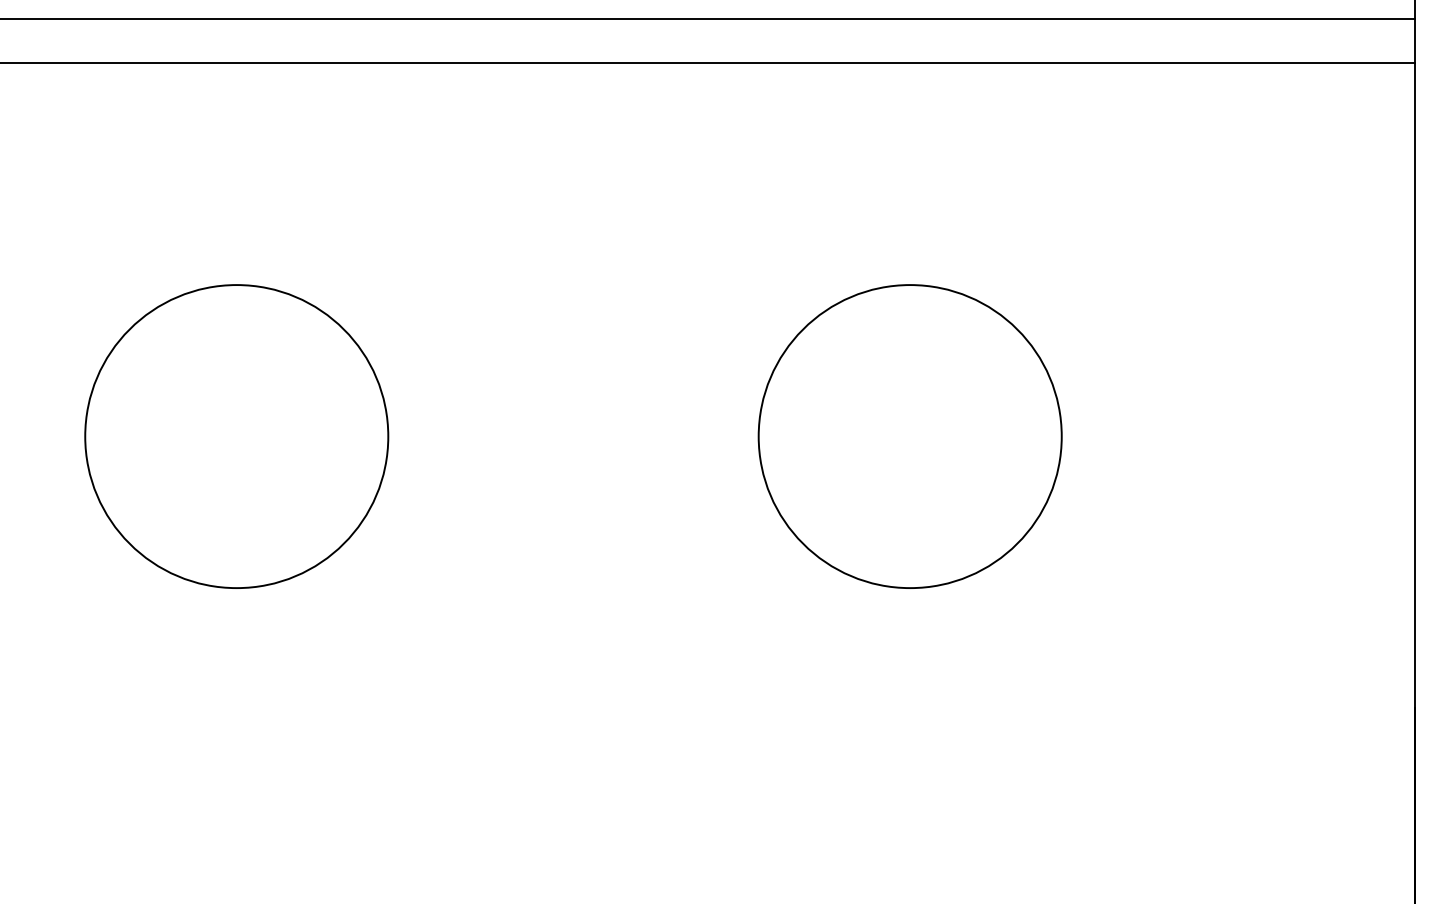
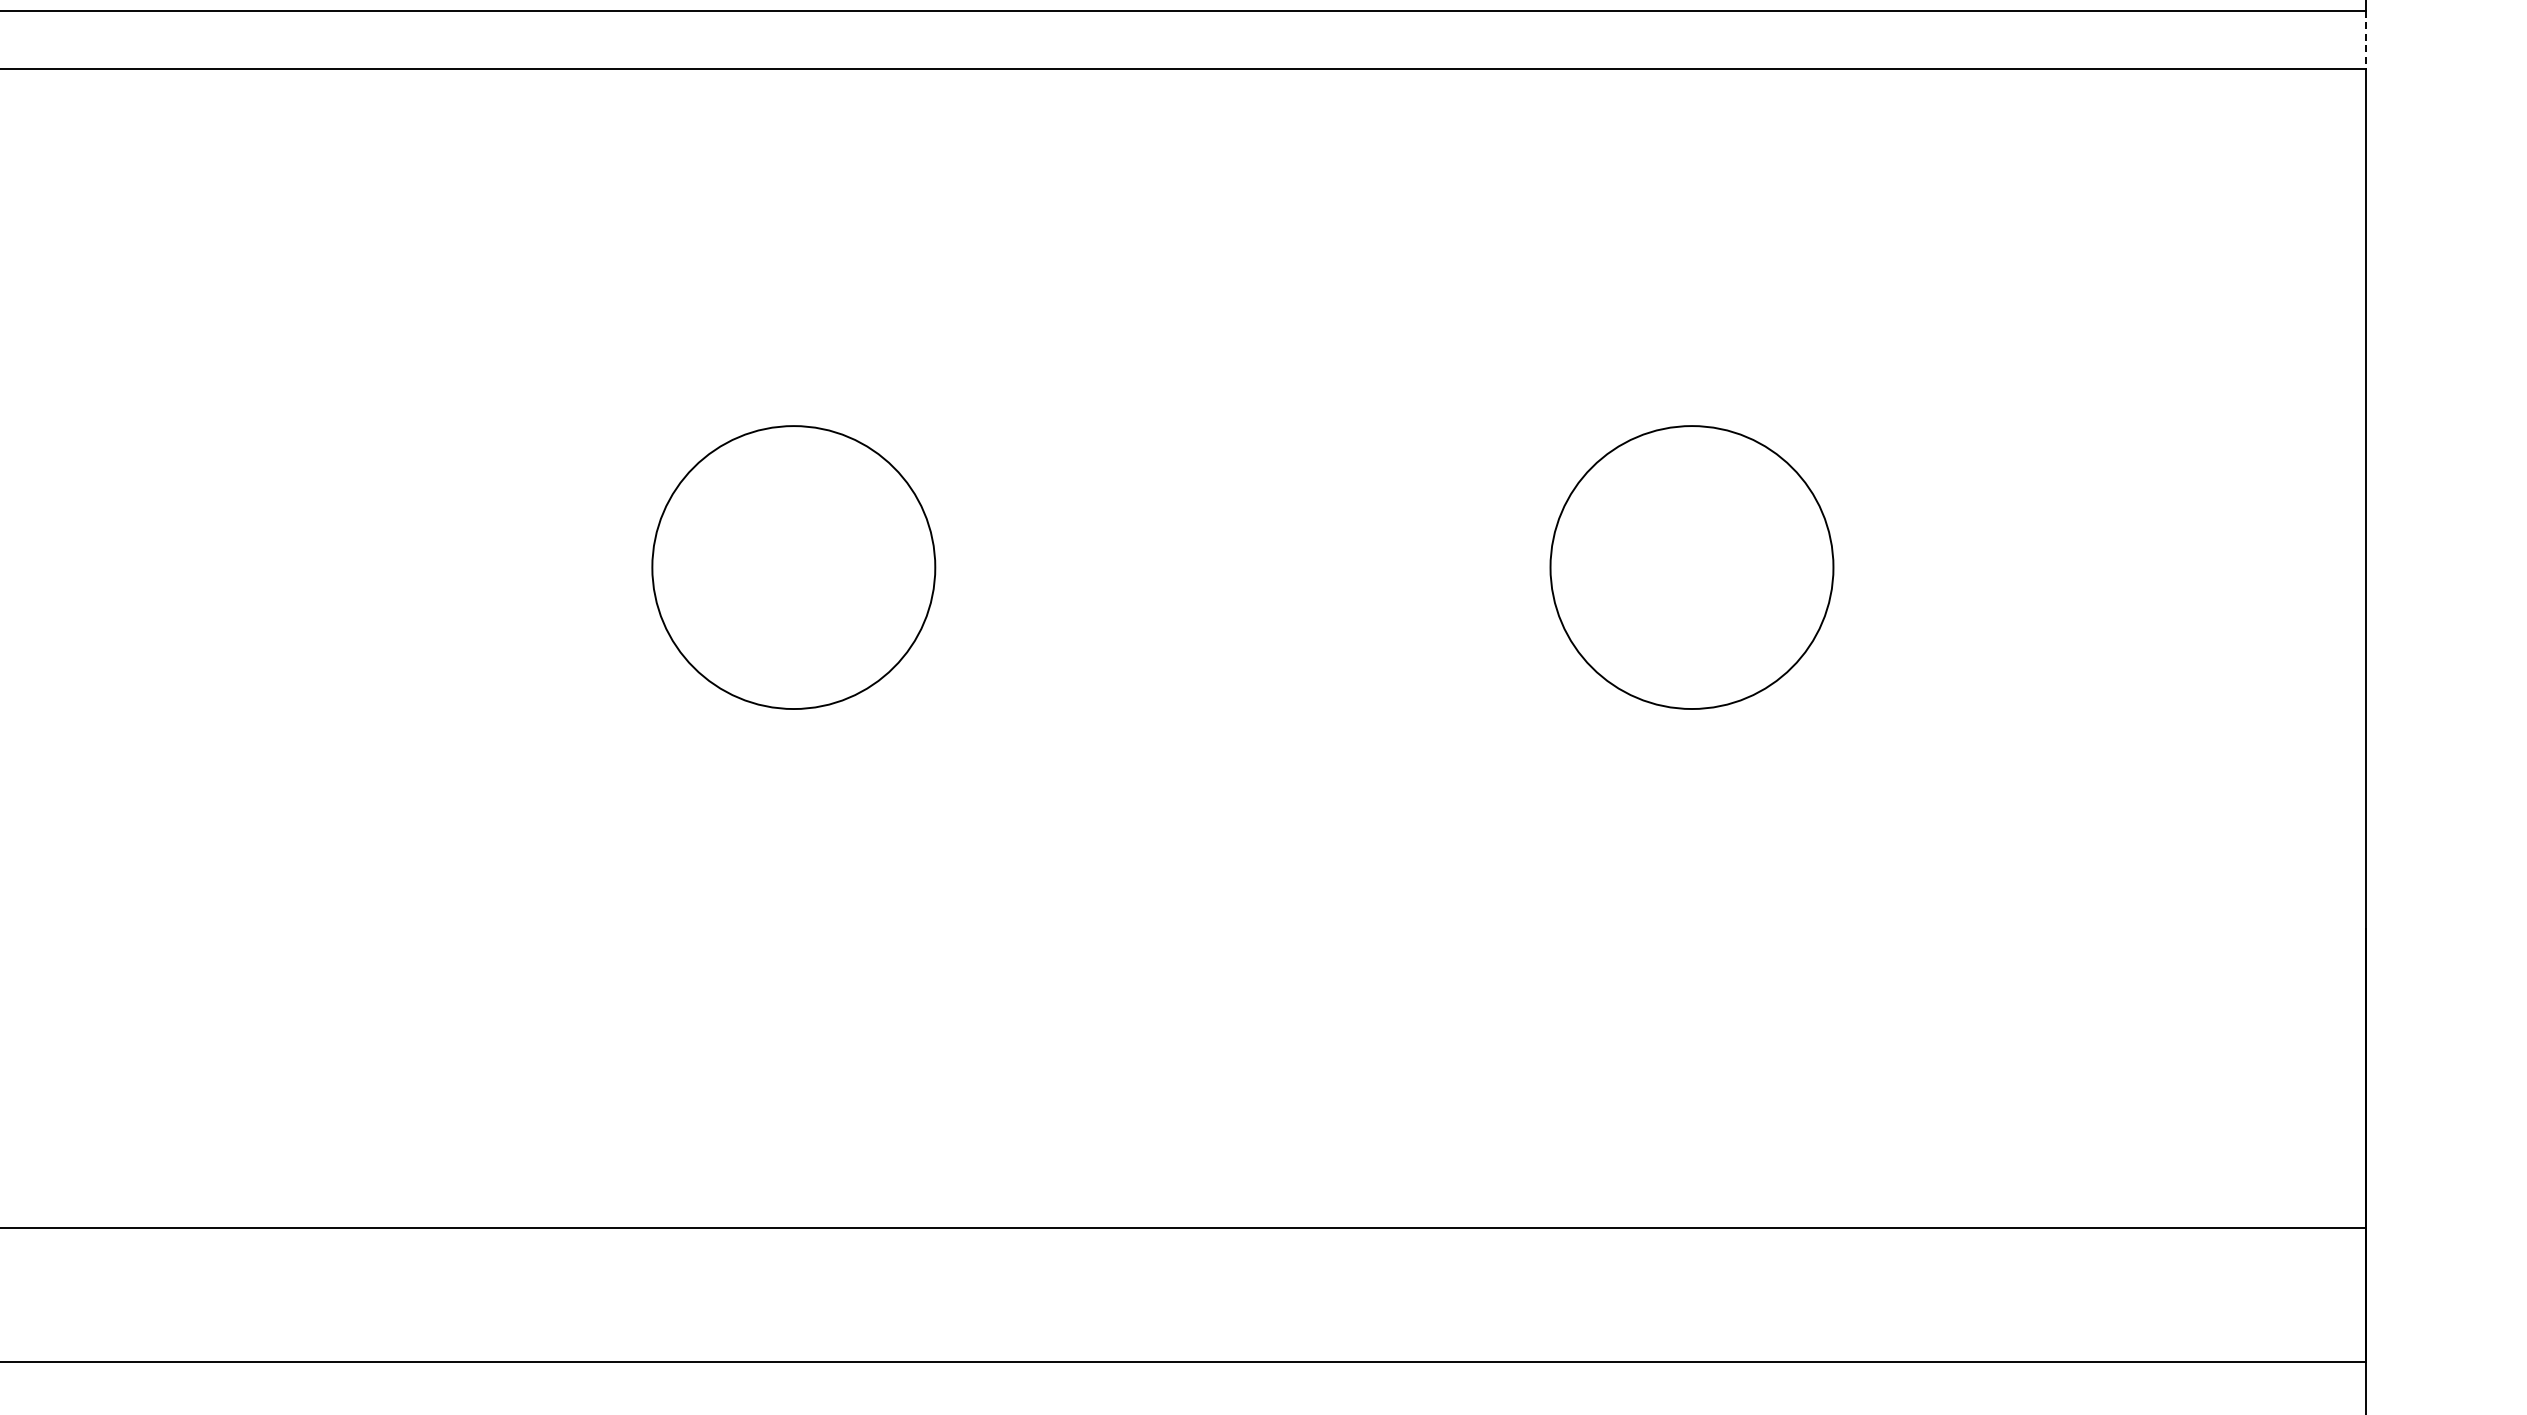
line: (1415, 41) -> (2365, 40), solid -> dashed
circle: (236, 436) -> (793, 567), size x0.7
circle: (909, 436) -> (1691, 567), size x0.7

